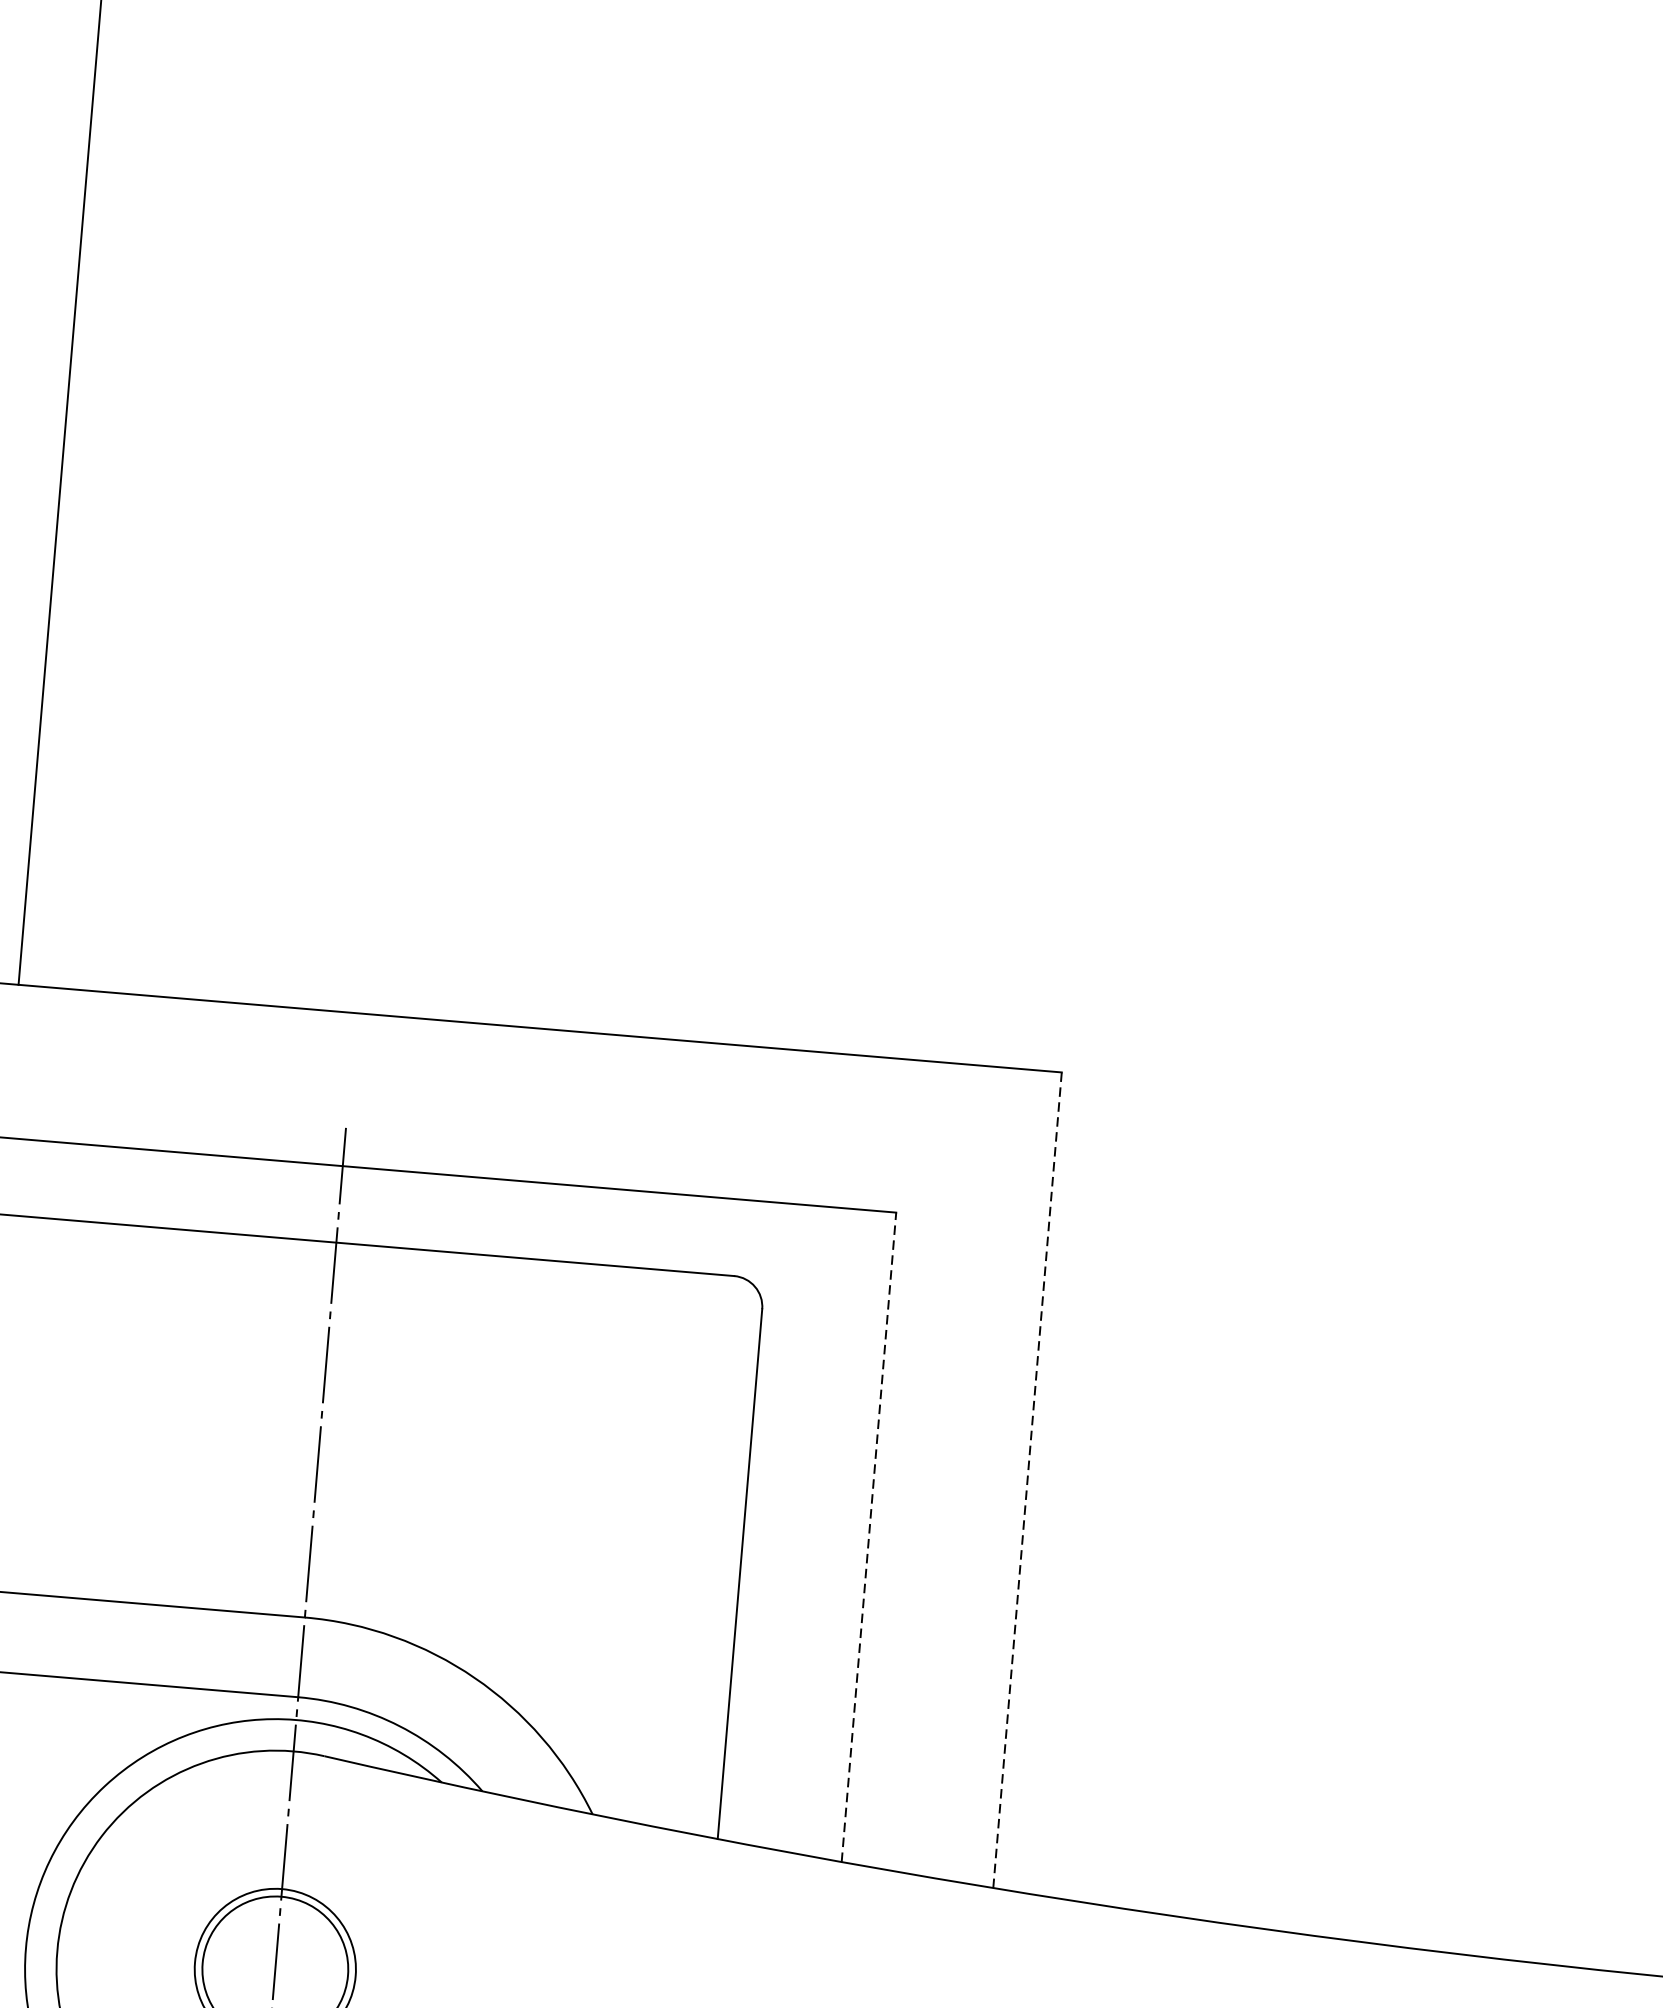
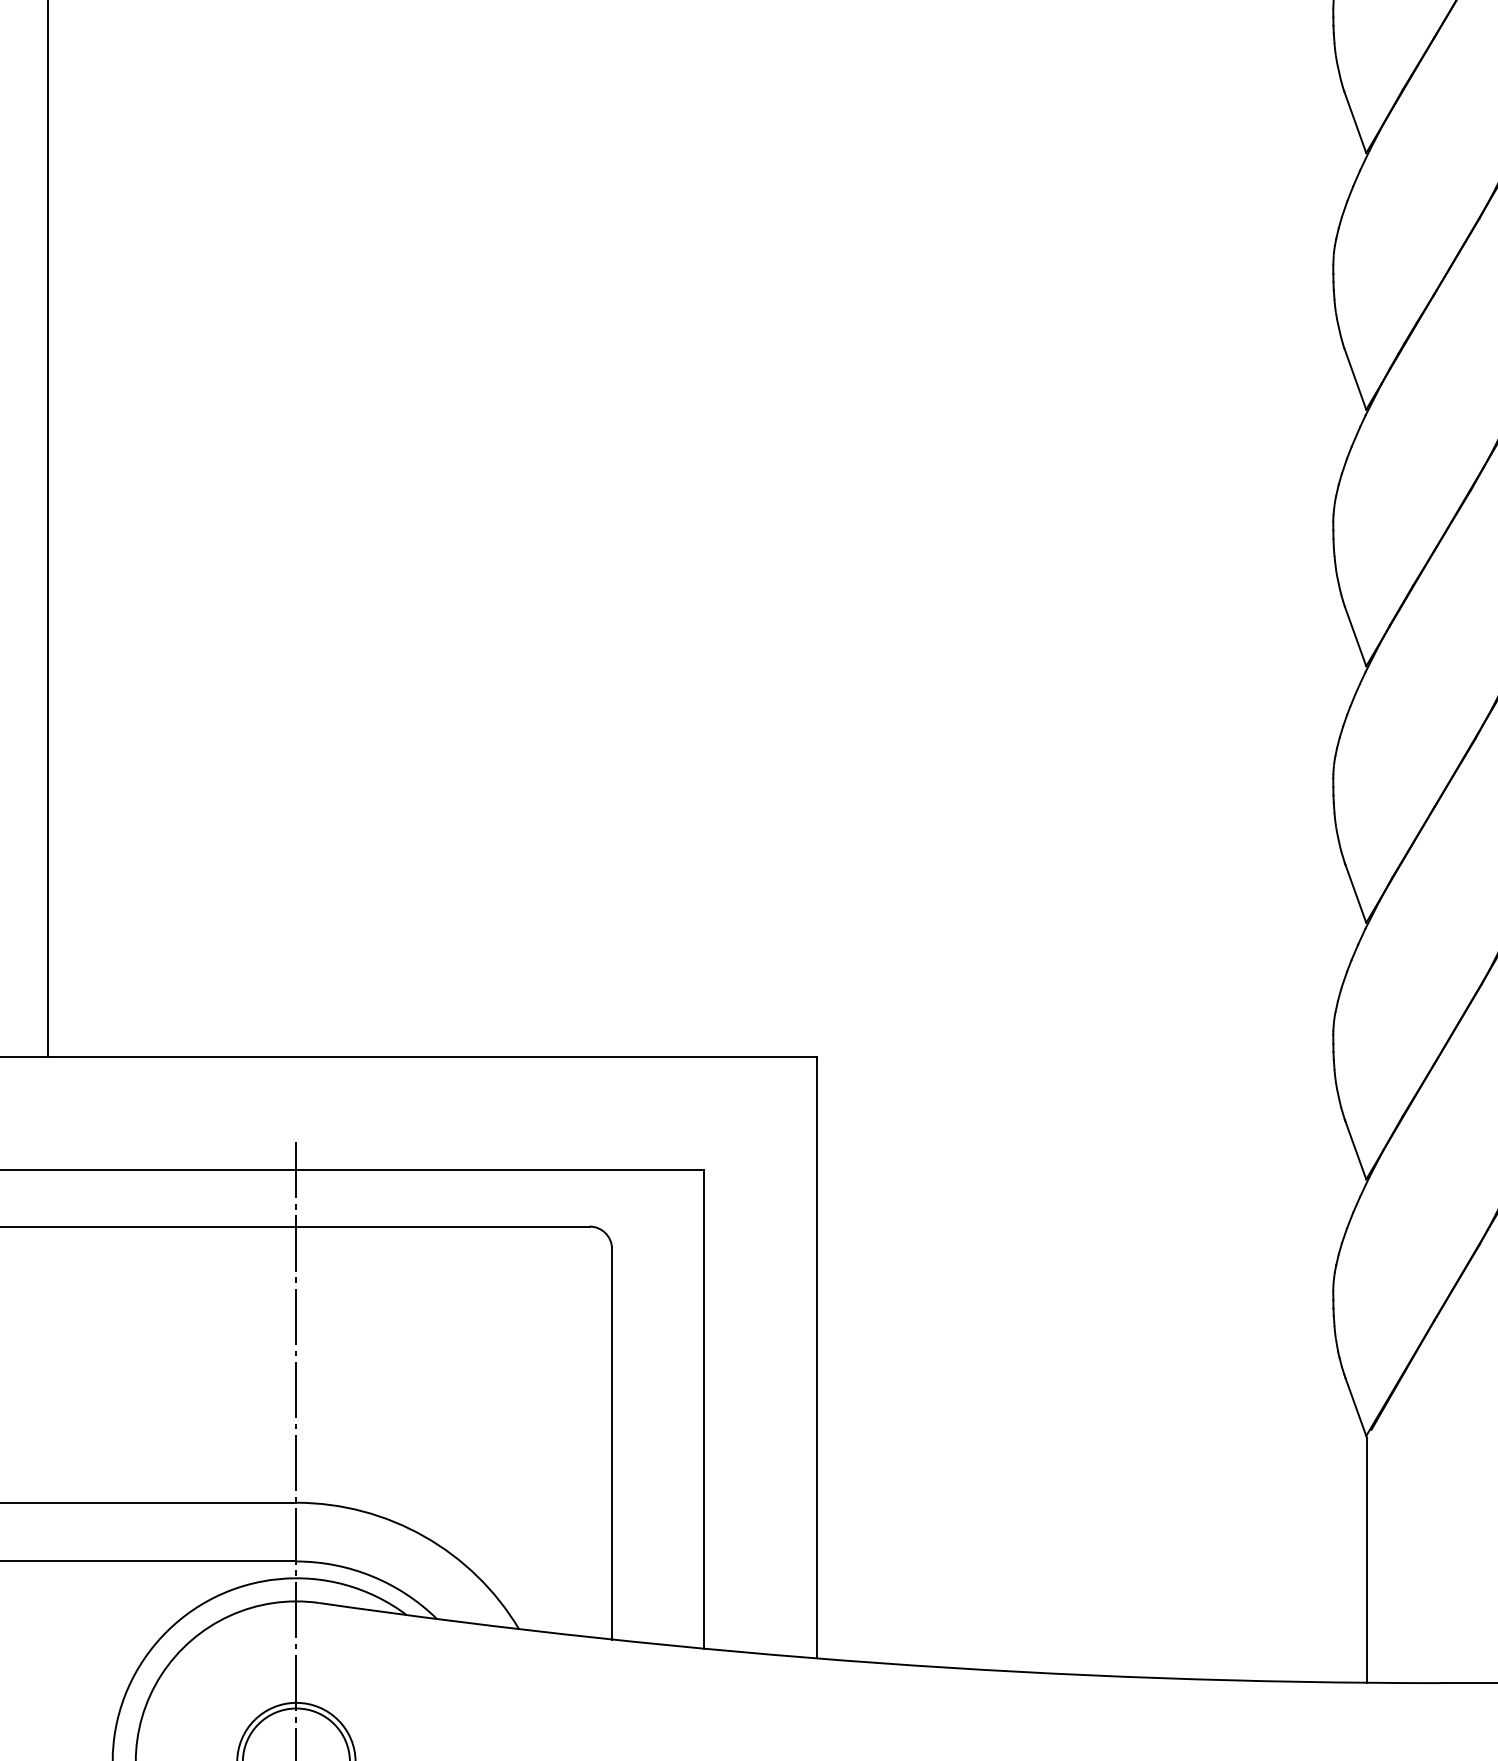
line: (1027, 1479) -> (816, 1357), dashed -> solid
line: (869, 1536) -> (704, 1408), dashed -> solid

